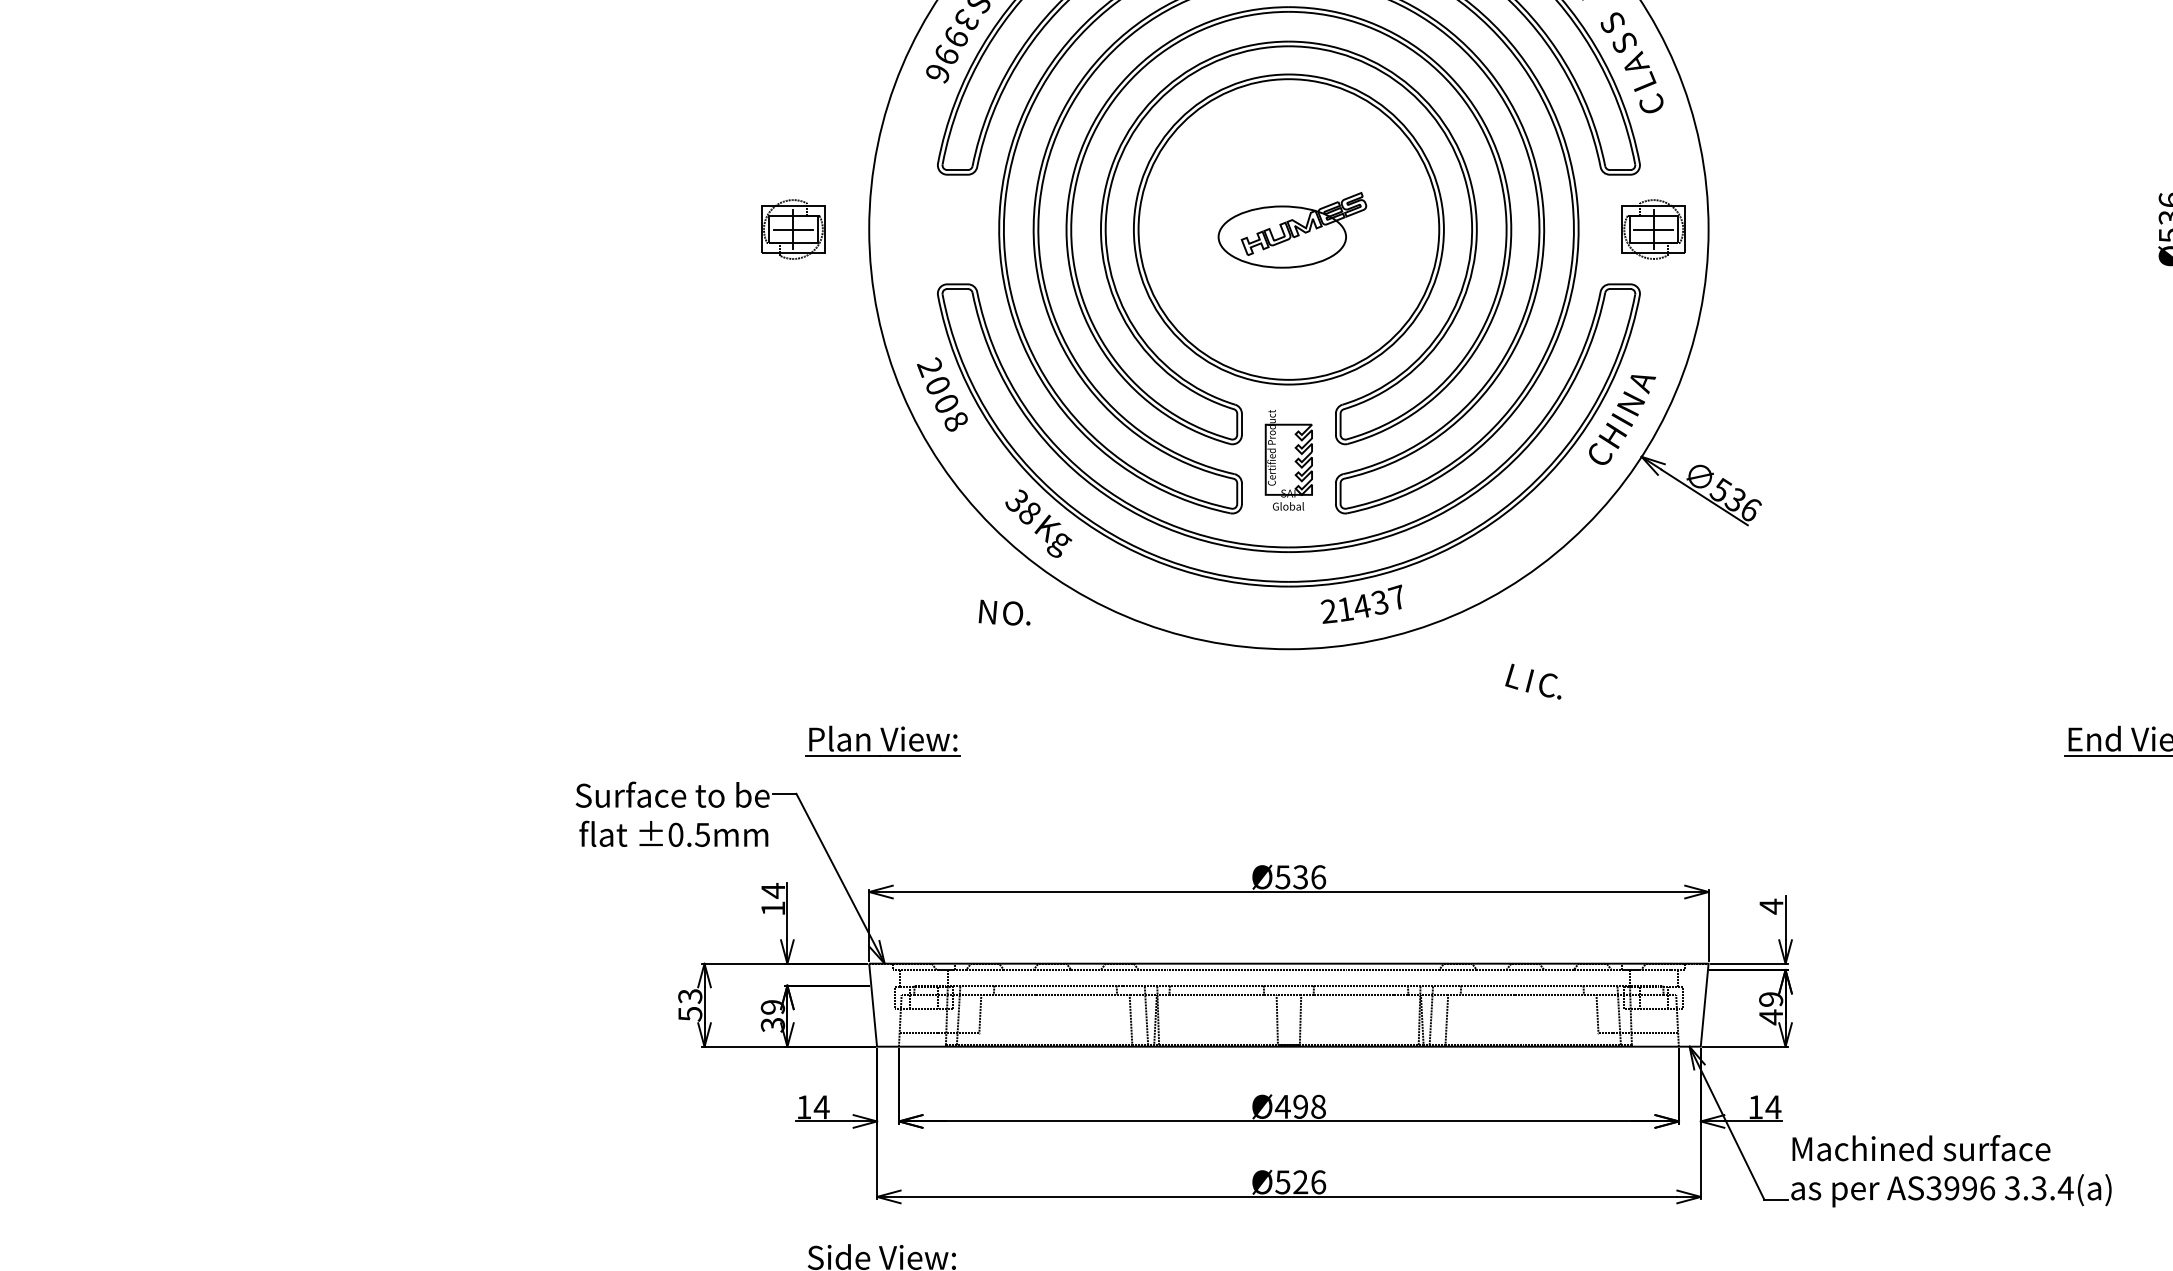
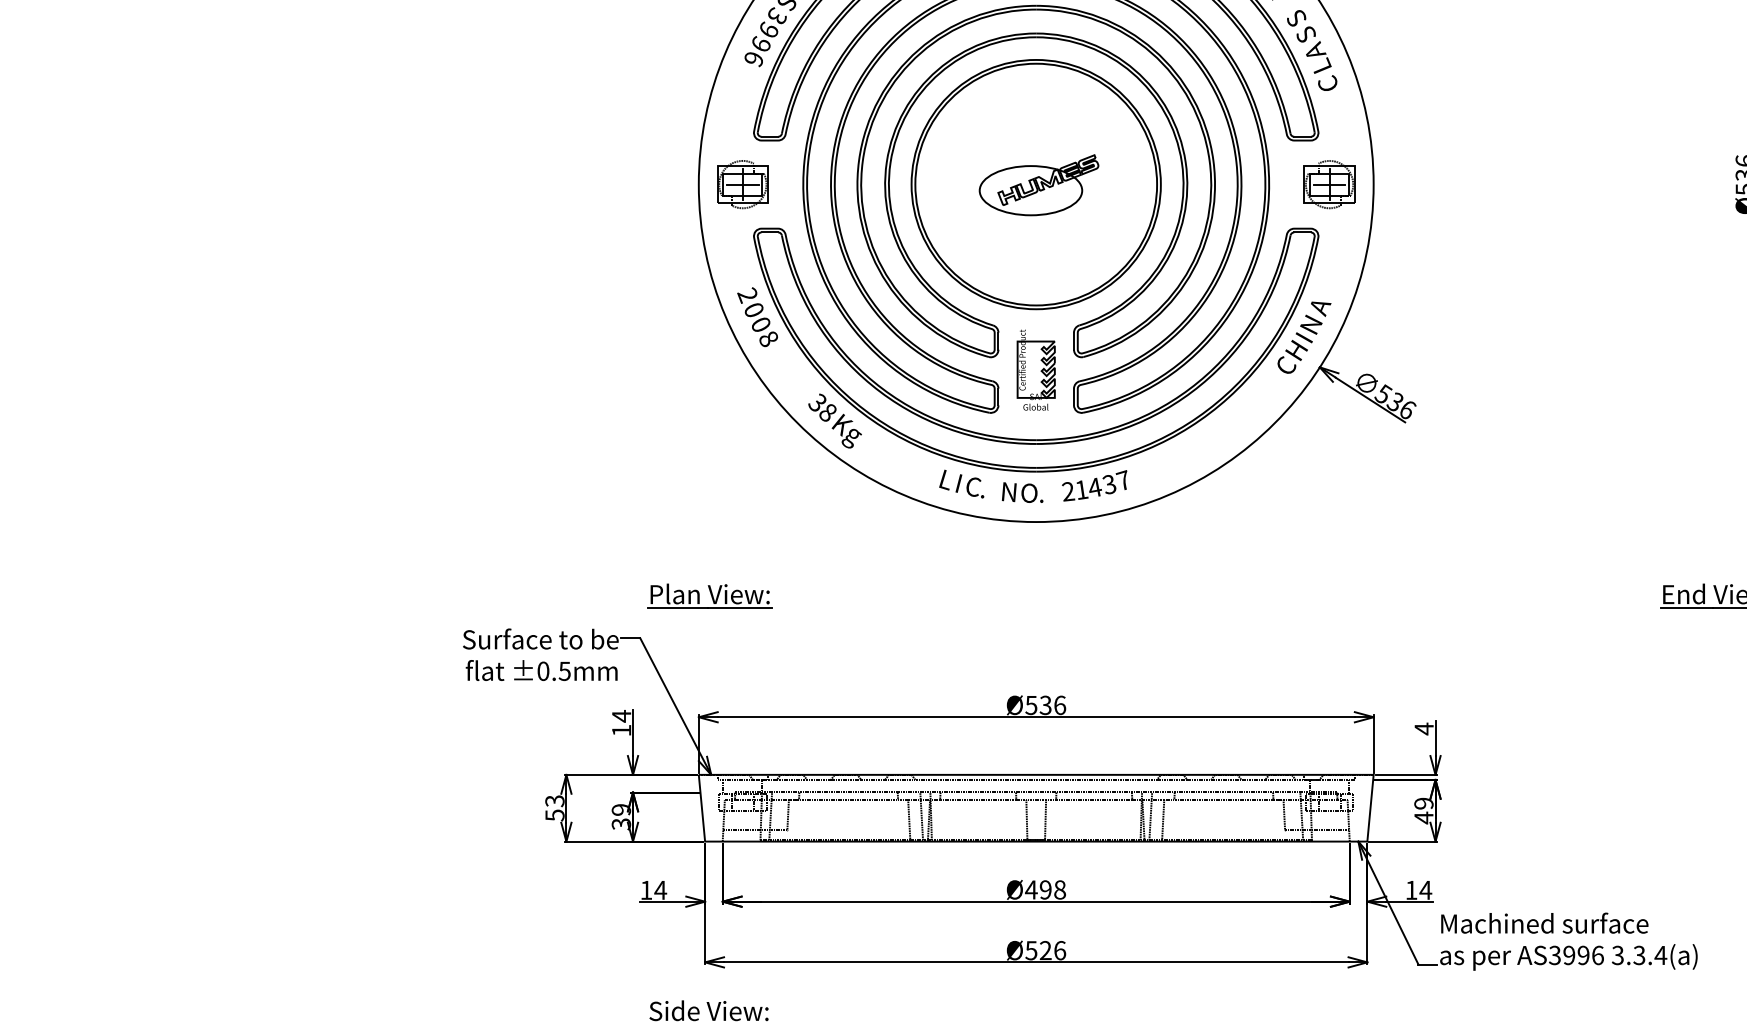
part: (792, 229) -> (742, 184), moved
text: (1004, 612) -> (1022, 492), moved
text: (1533, 680) -> (961, 483), moved

